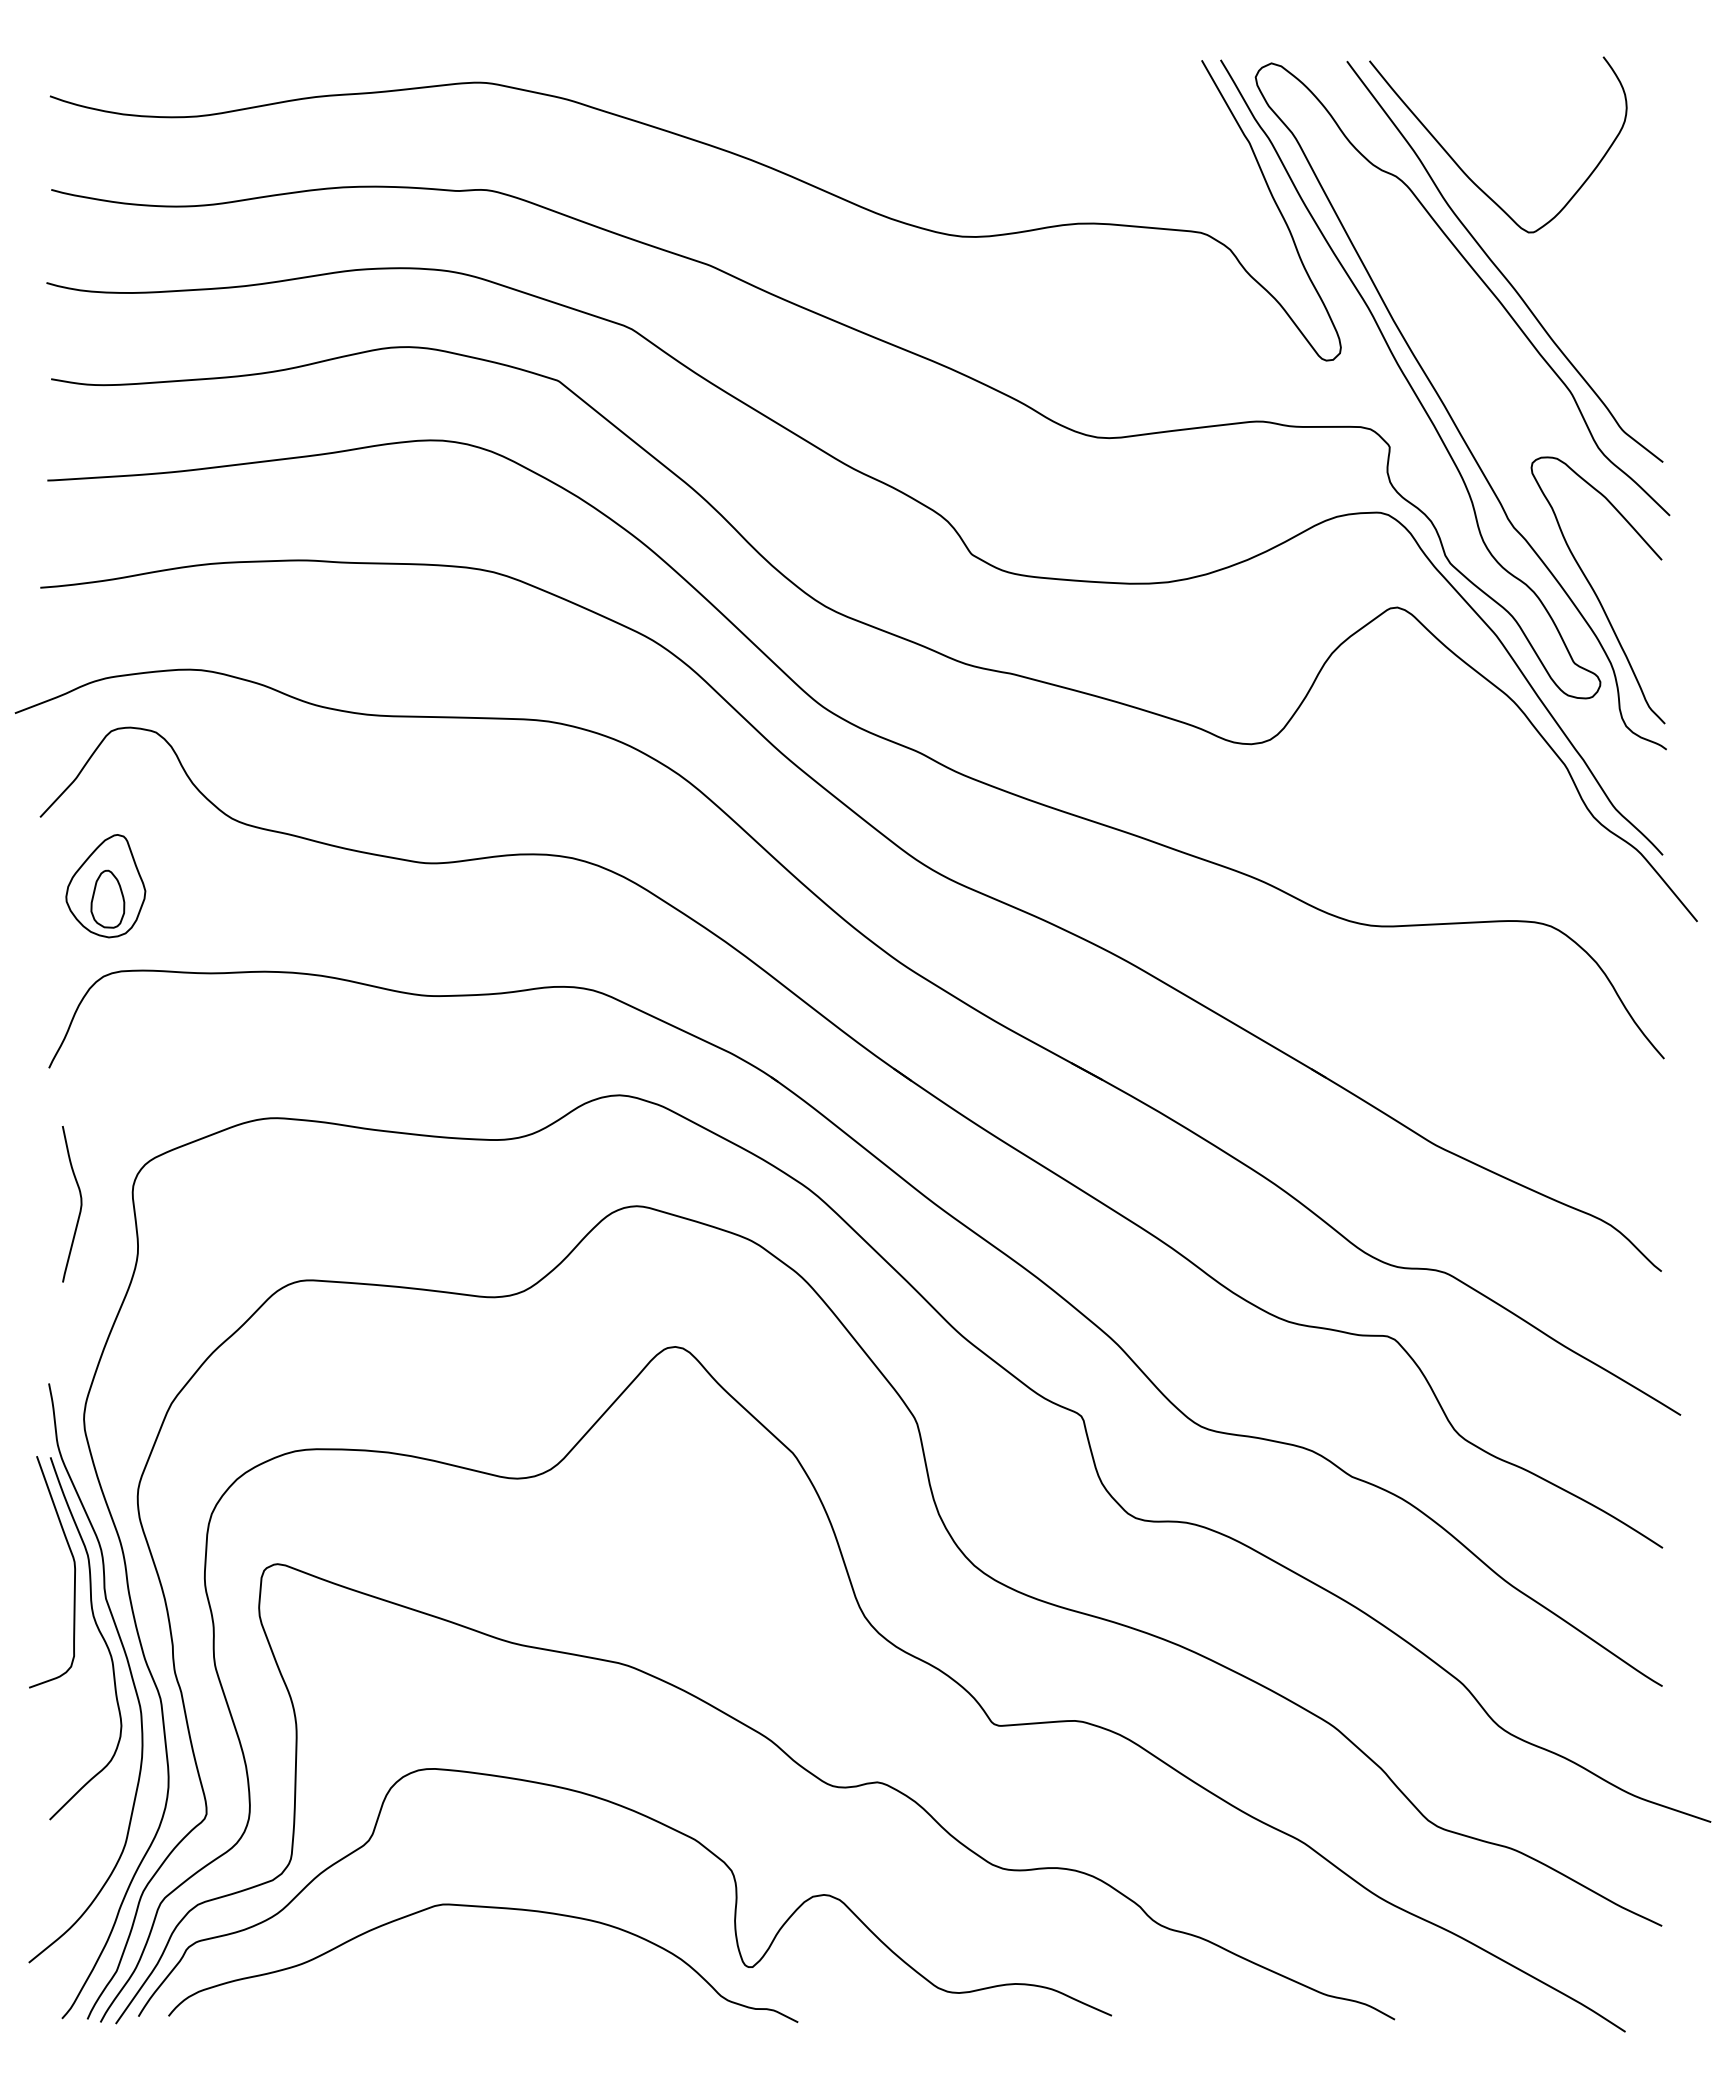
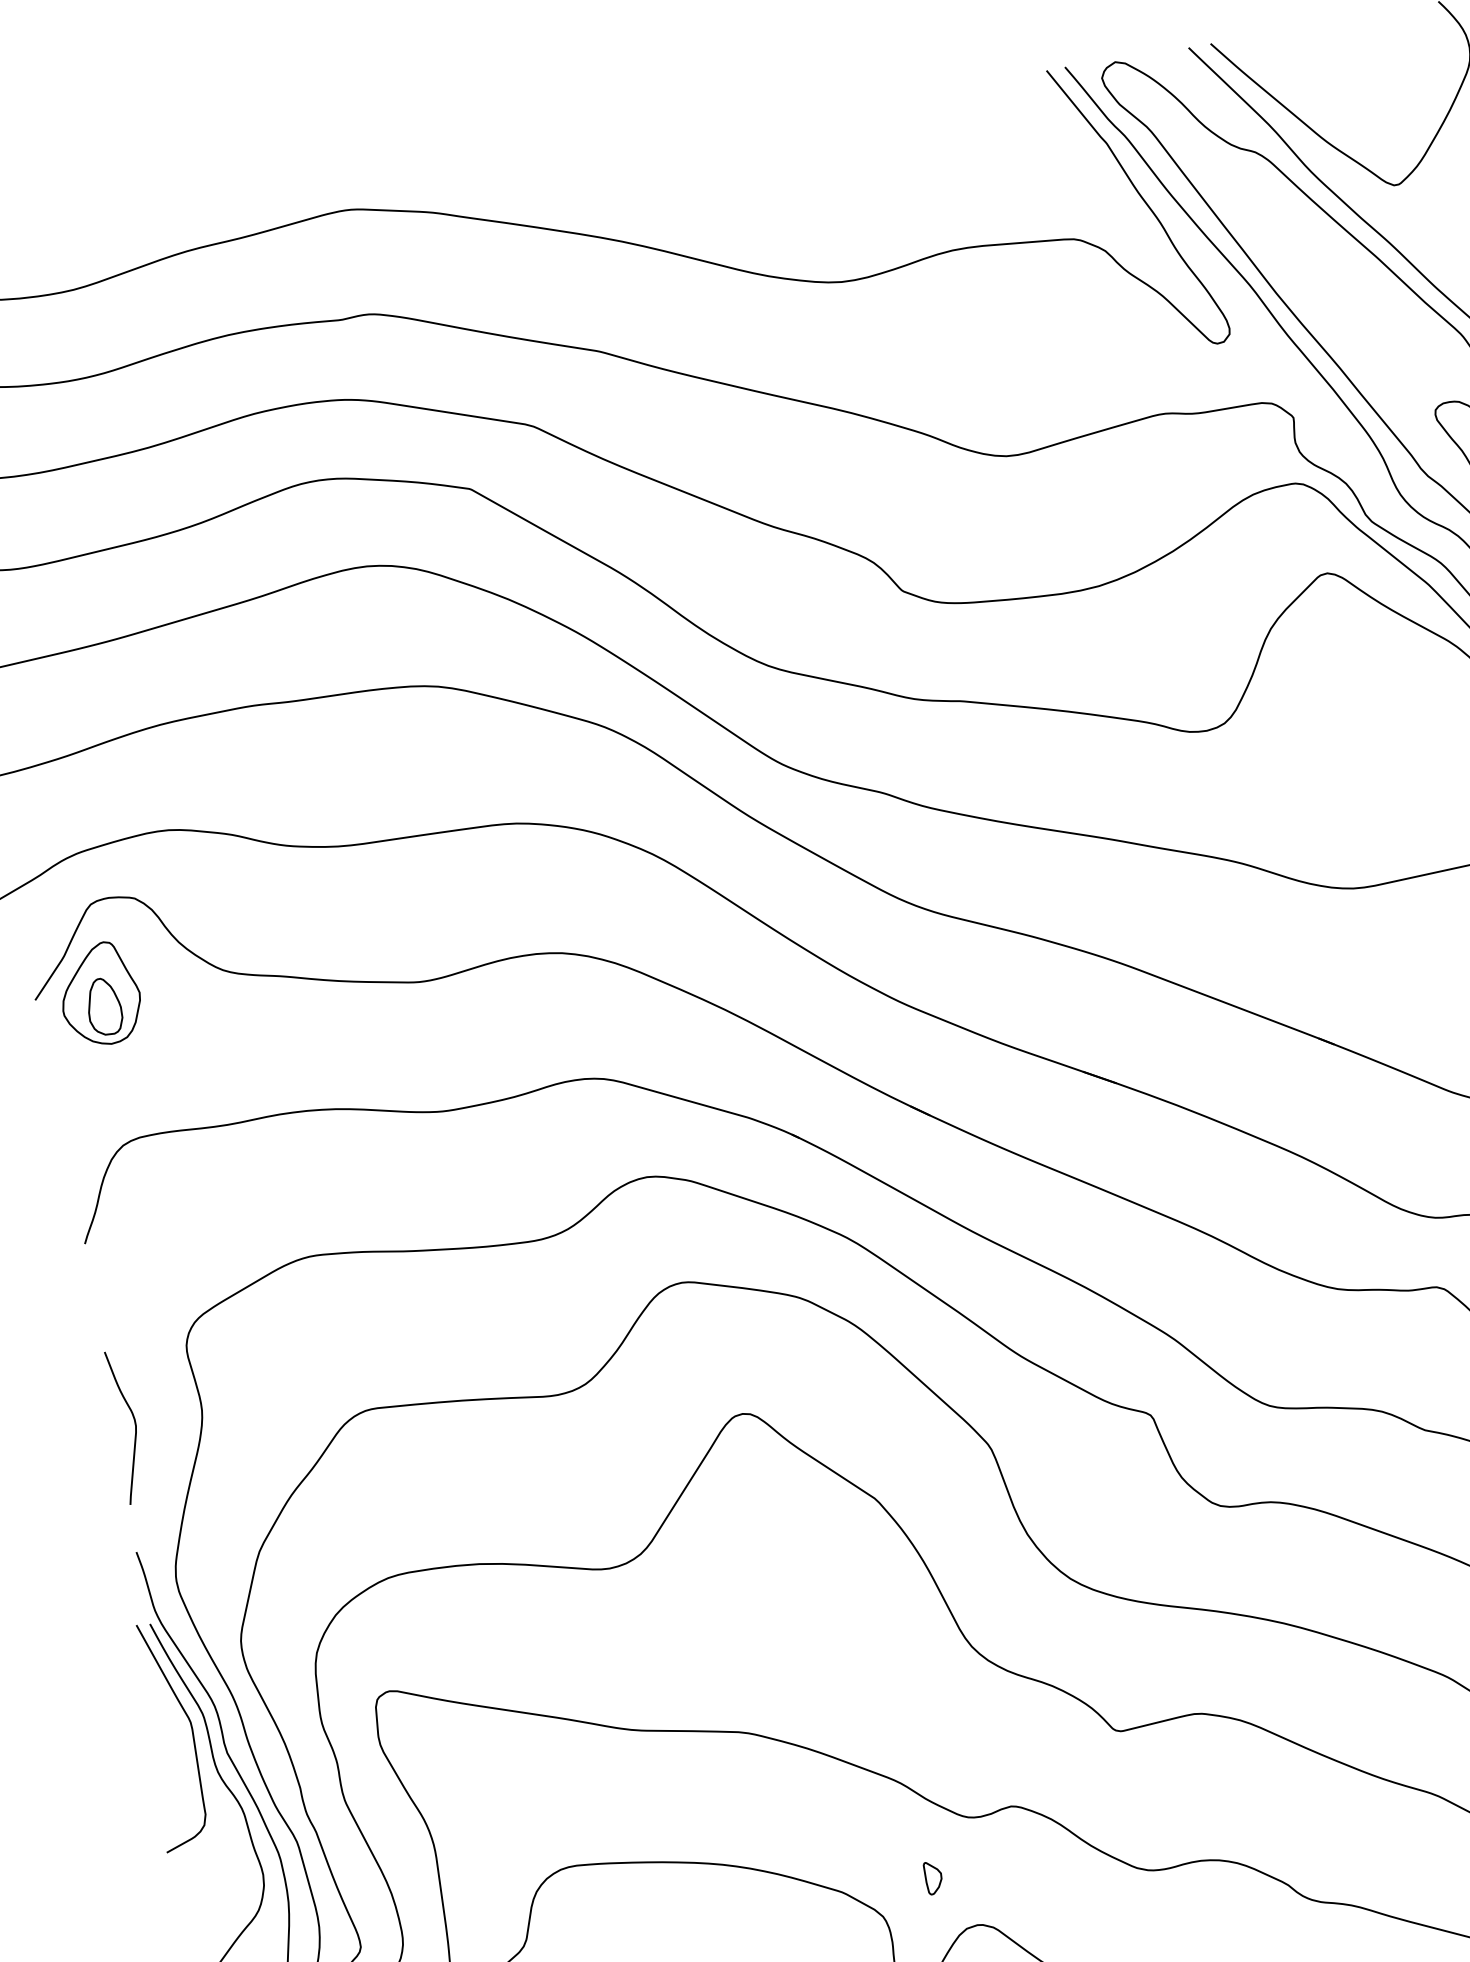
part: (105, 886) -> (99, 994), moved
curve: (80, 1204) -> (134, 1425), moved
part: (788, 1840) -> (933, 1877), added

